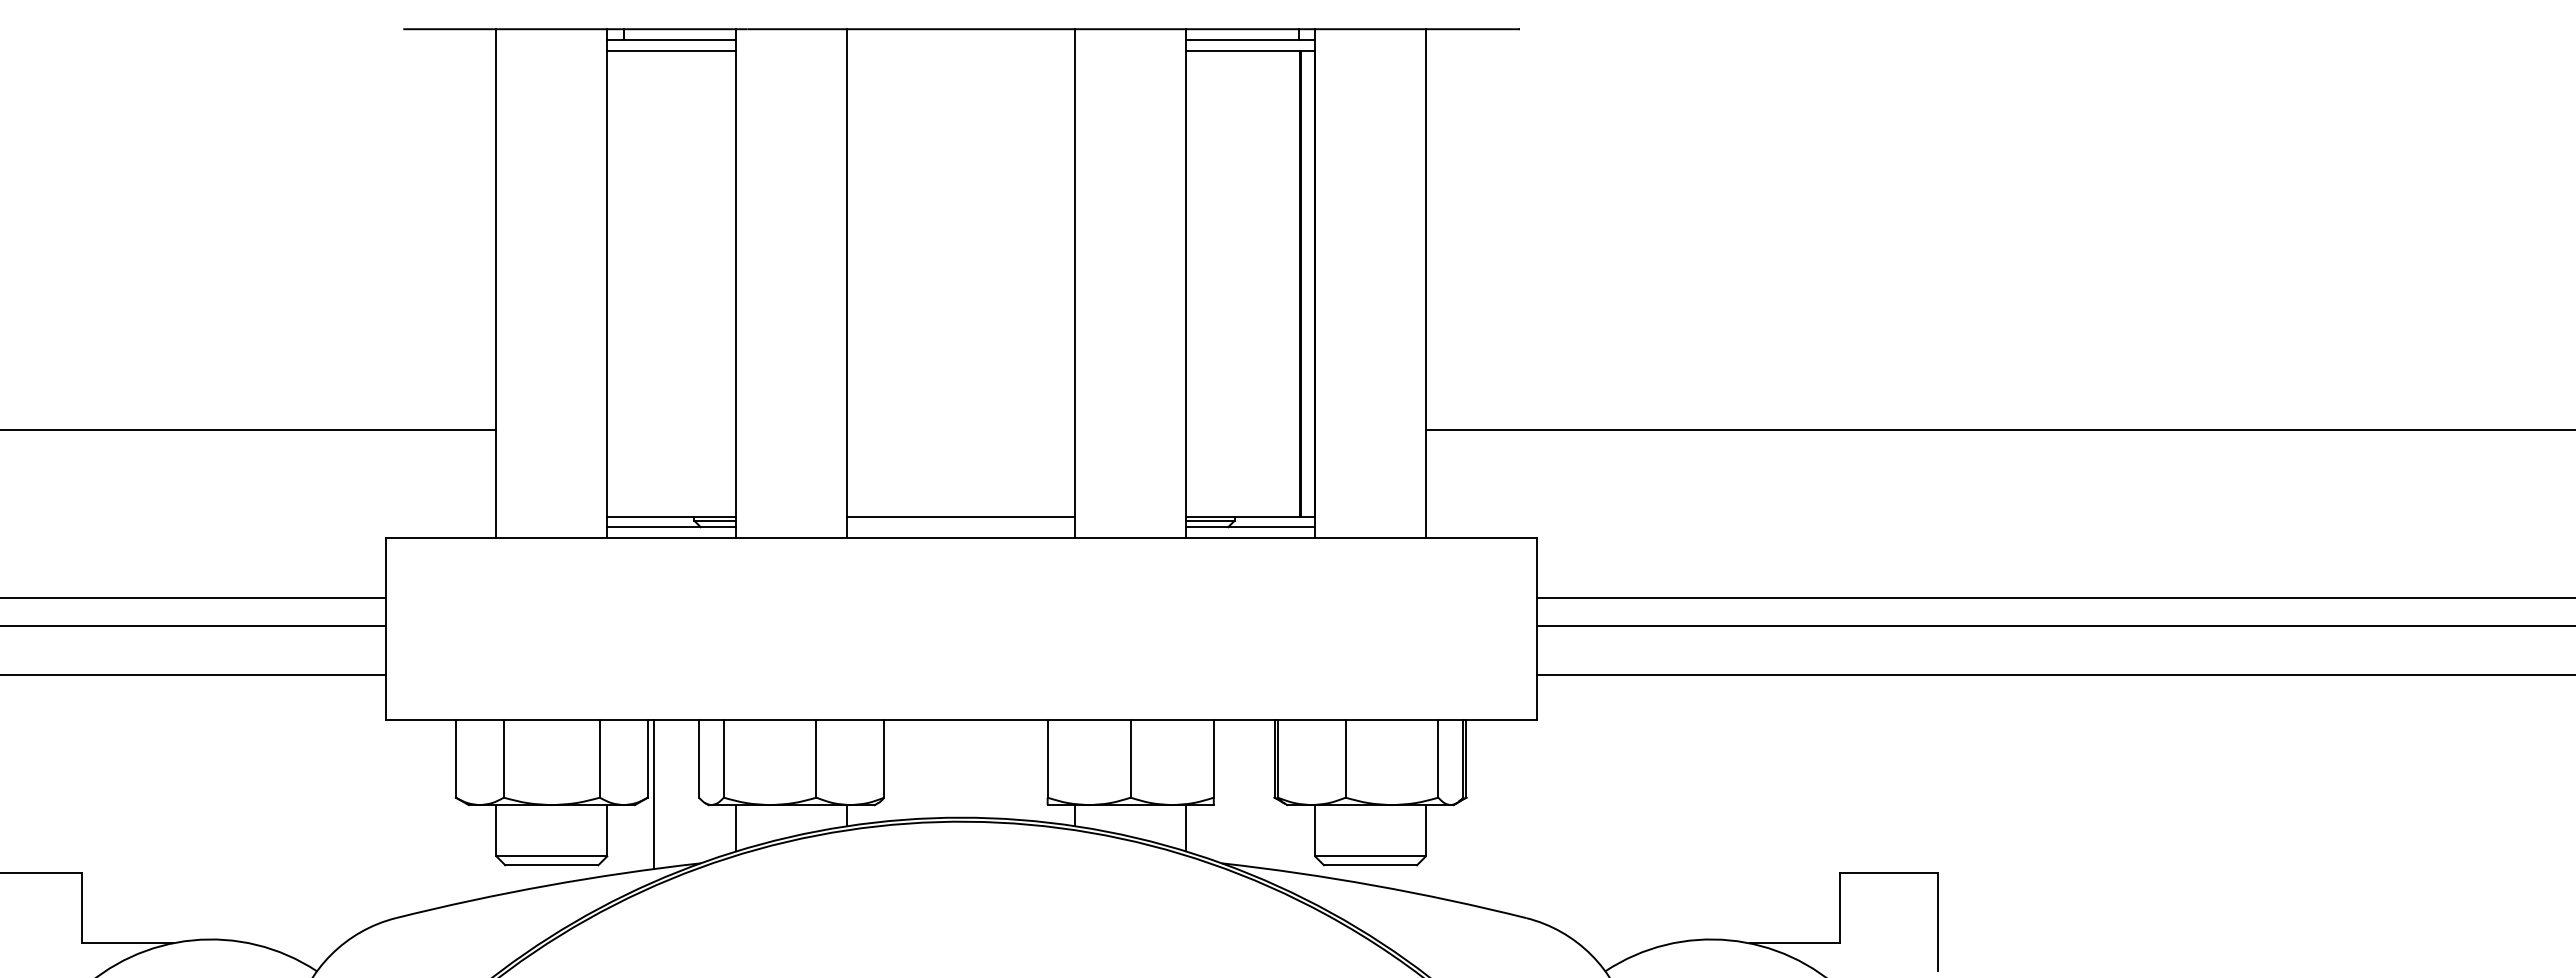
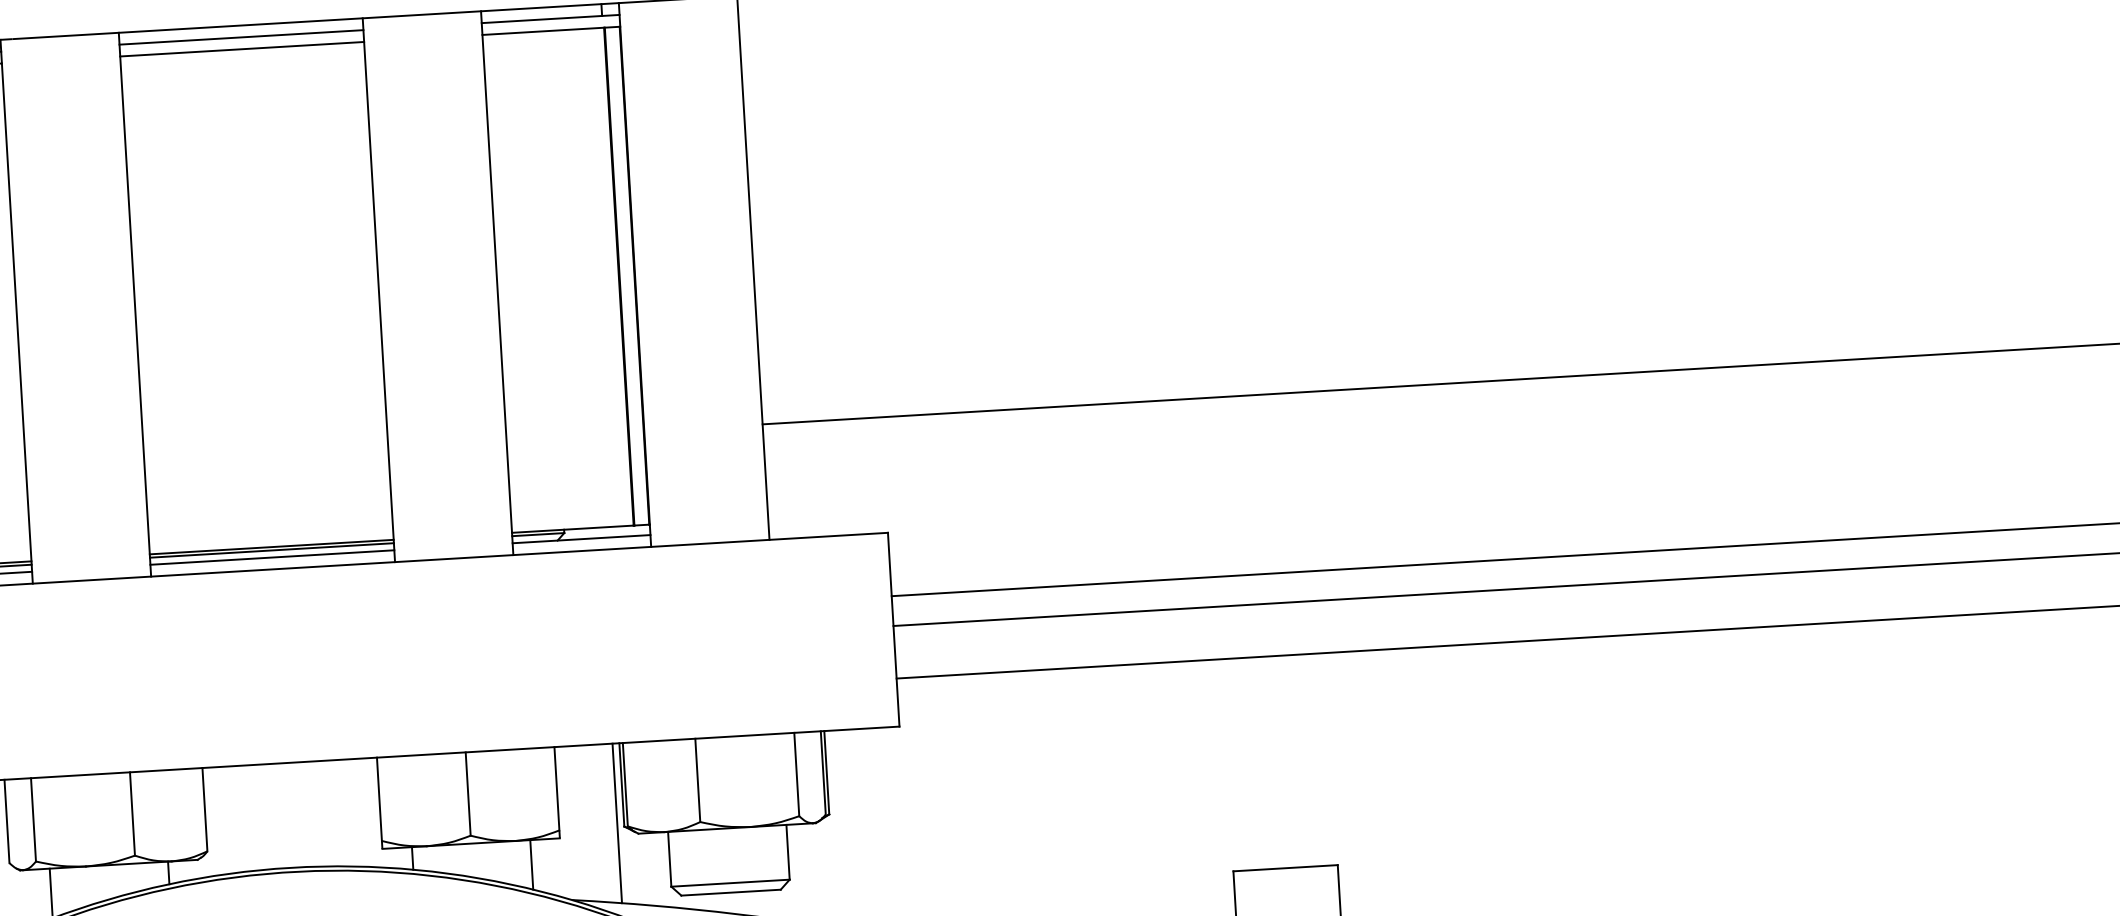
line: (961, 40) -> (241, 37), added
line: (961, 51) -> (242, 49), added
line: (961, 520) -> (272, 550), added
line: (961, 527) -> (272, 557), added
line: (1268, 794) -> (617, 823), added

